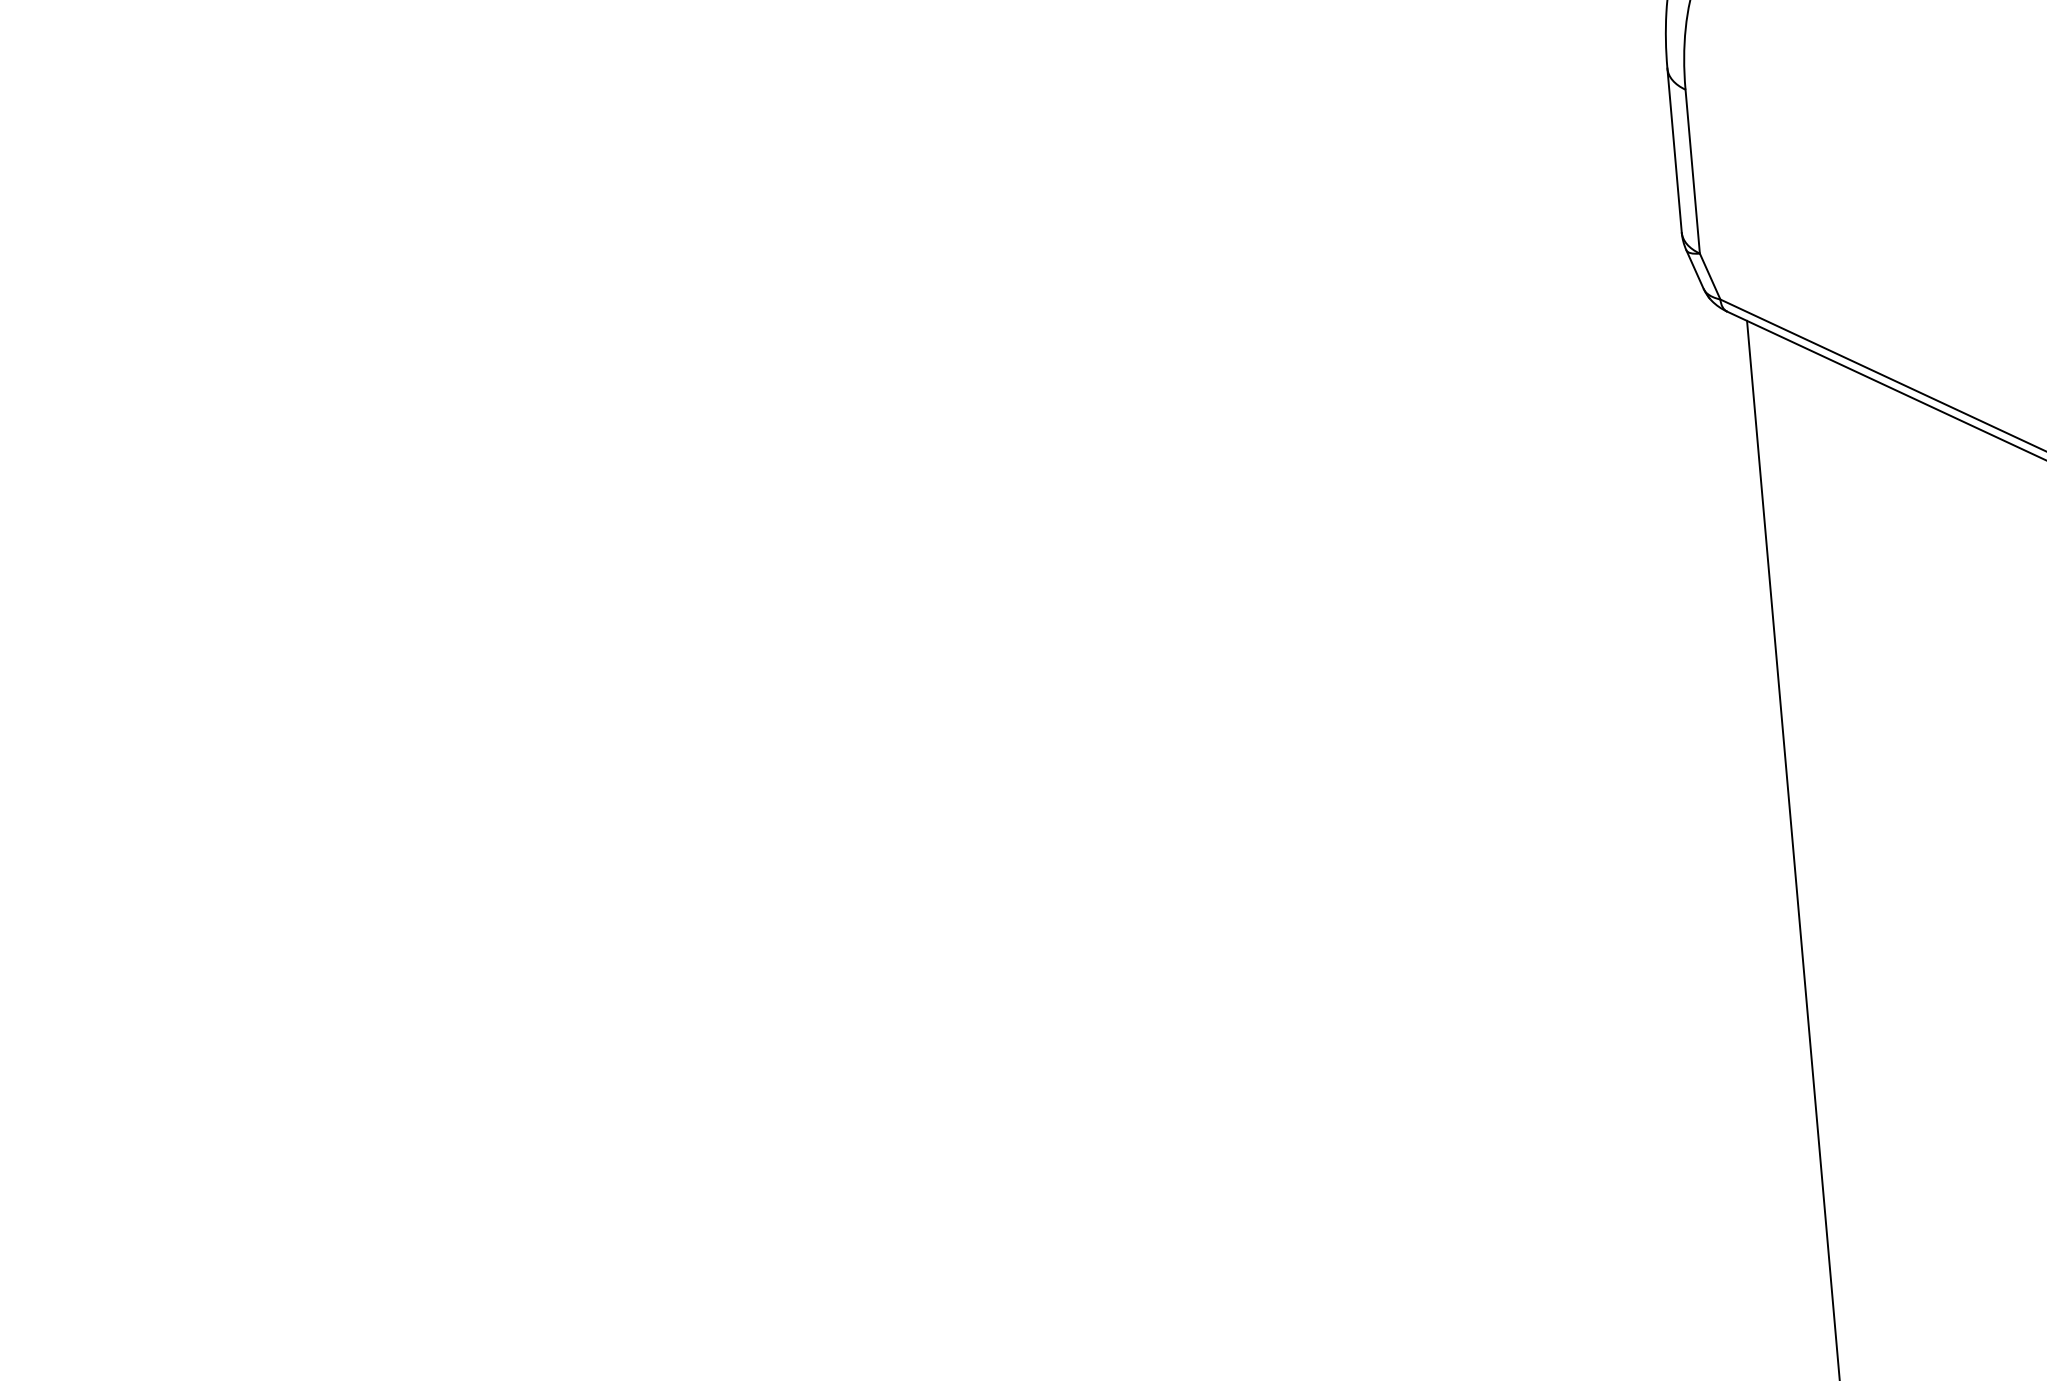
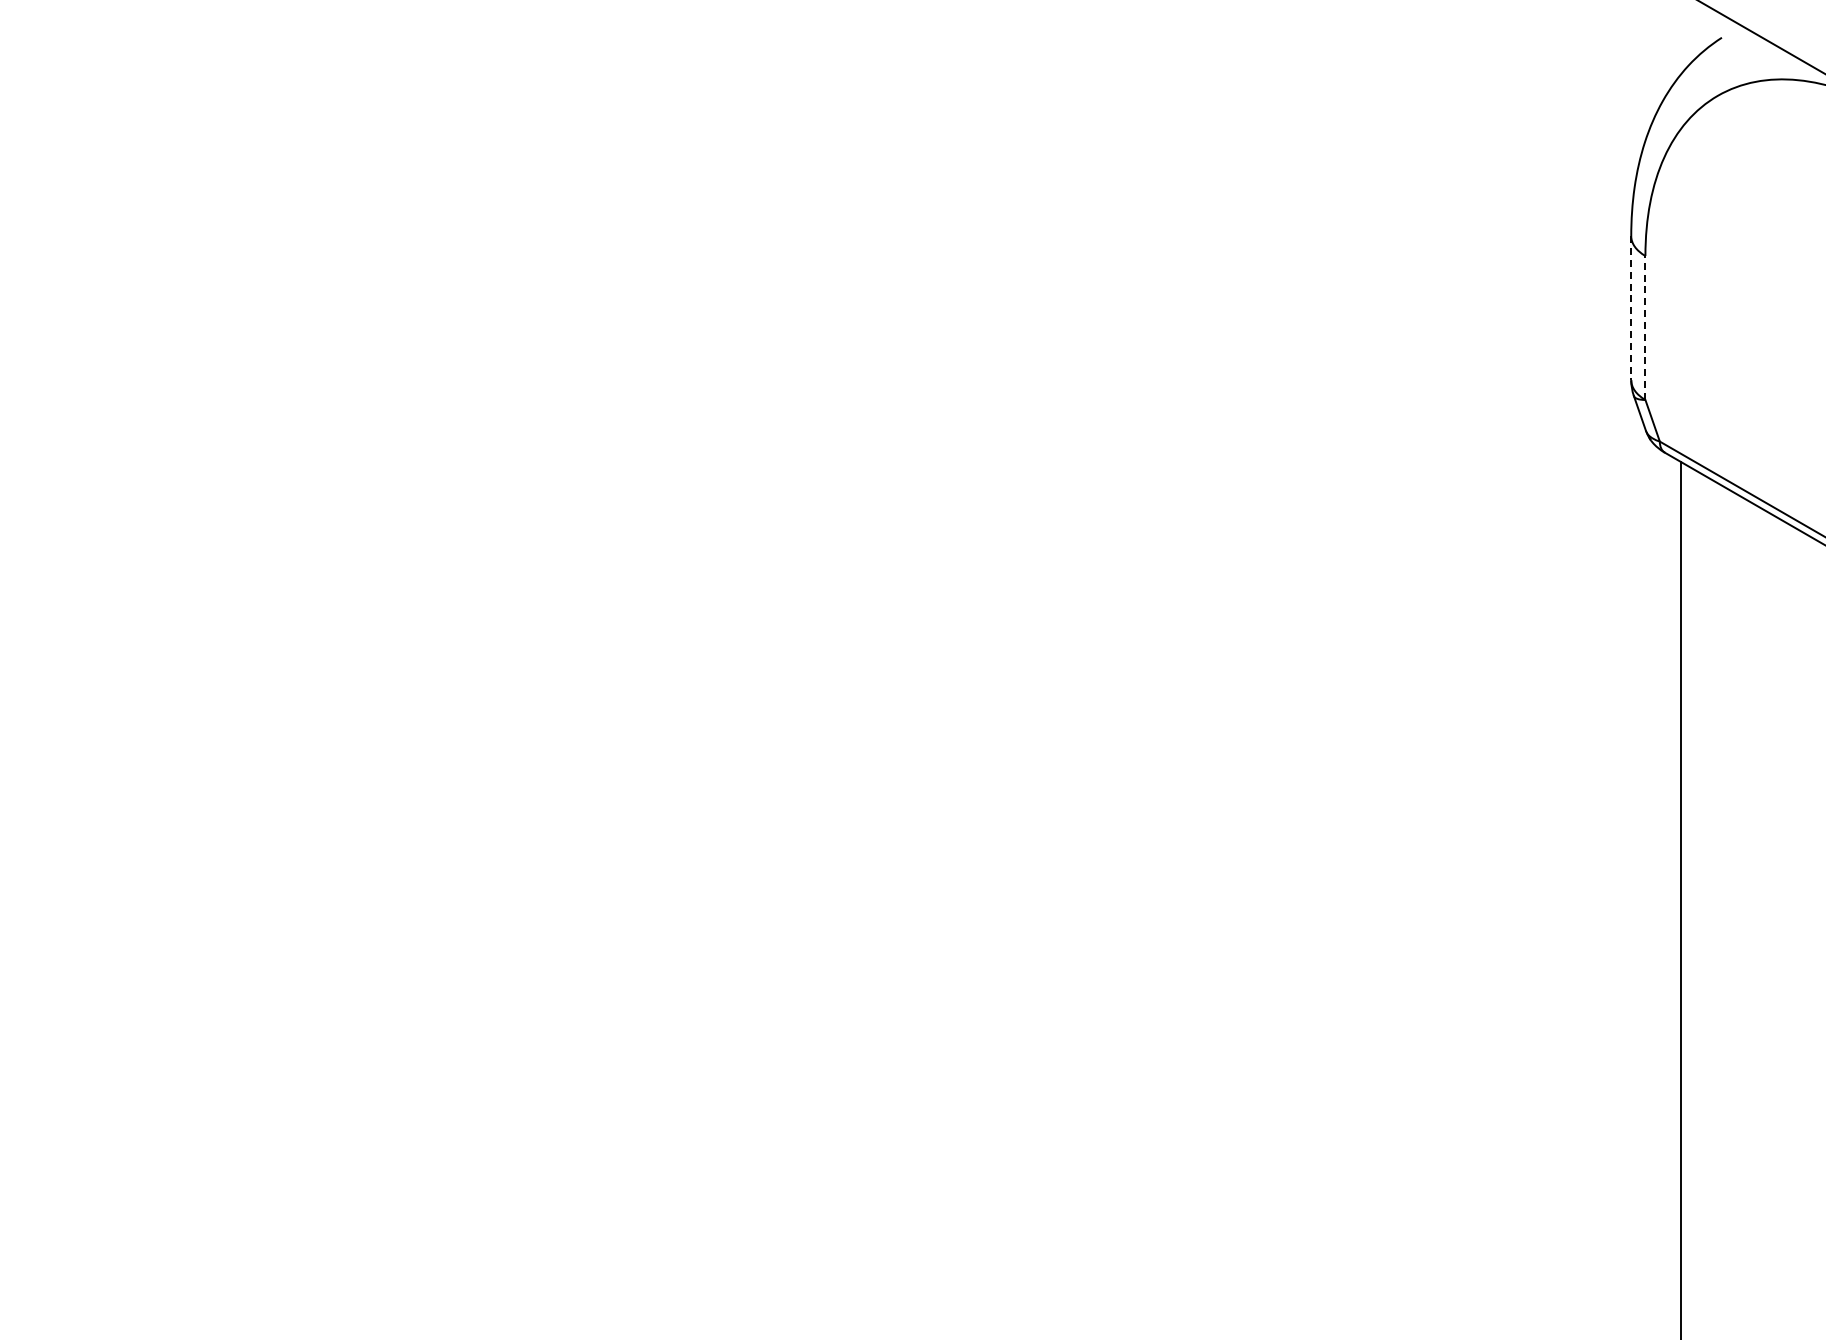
line: (1674, 150) -> (1631, 308), solid -> dashed
line: (1692, 171) -> (1645, 327), solid -> dashed

